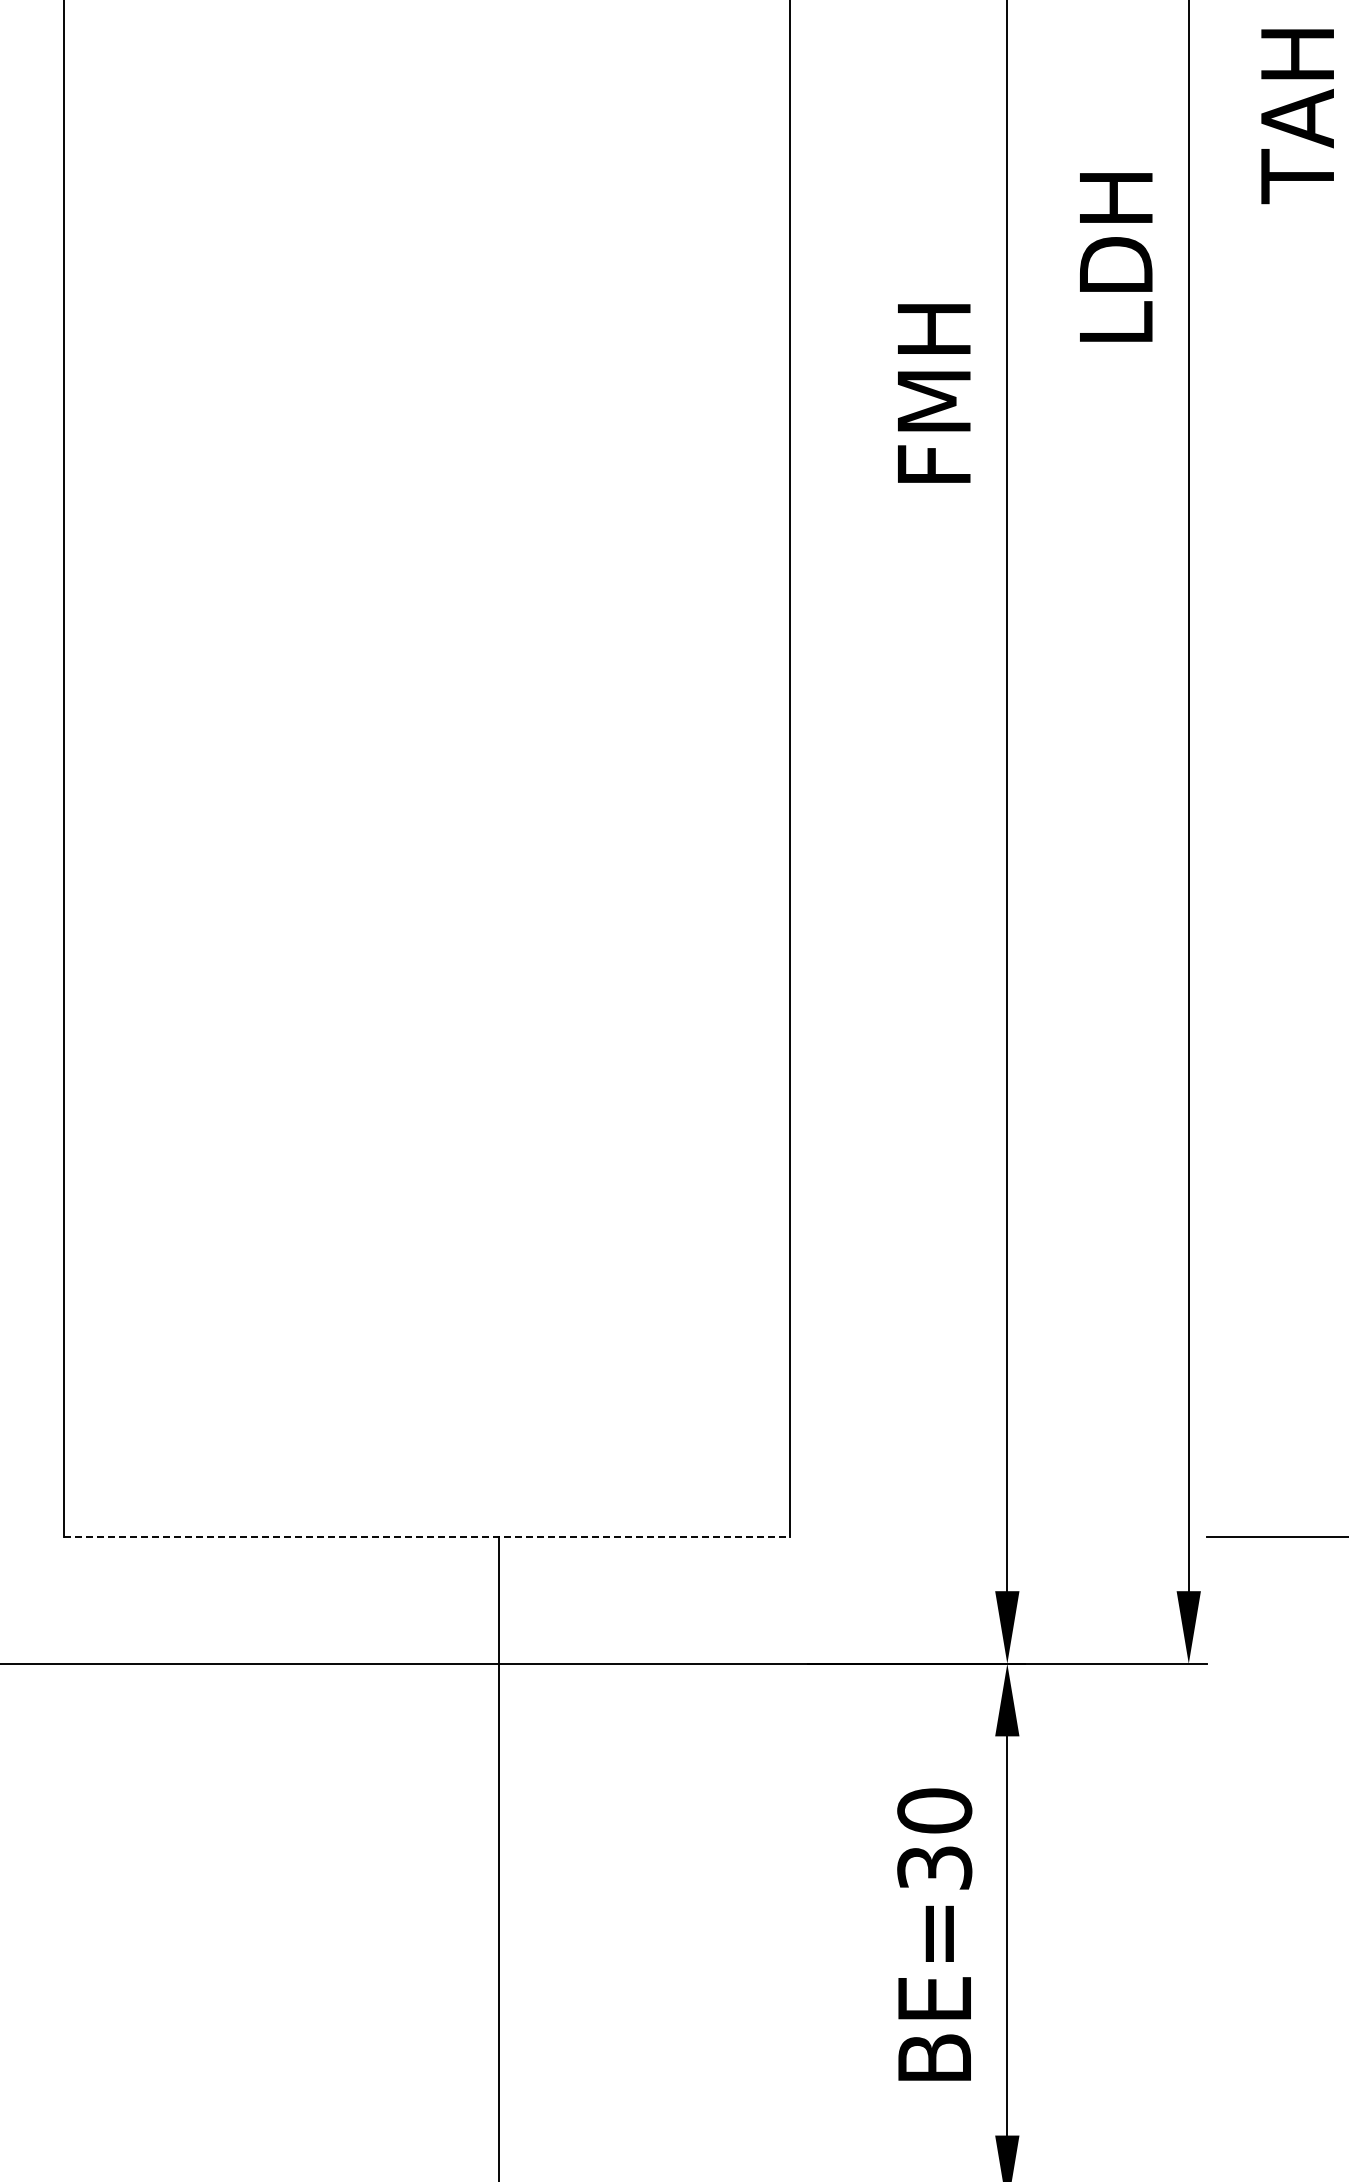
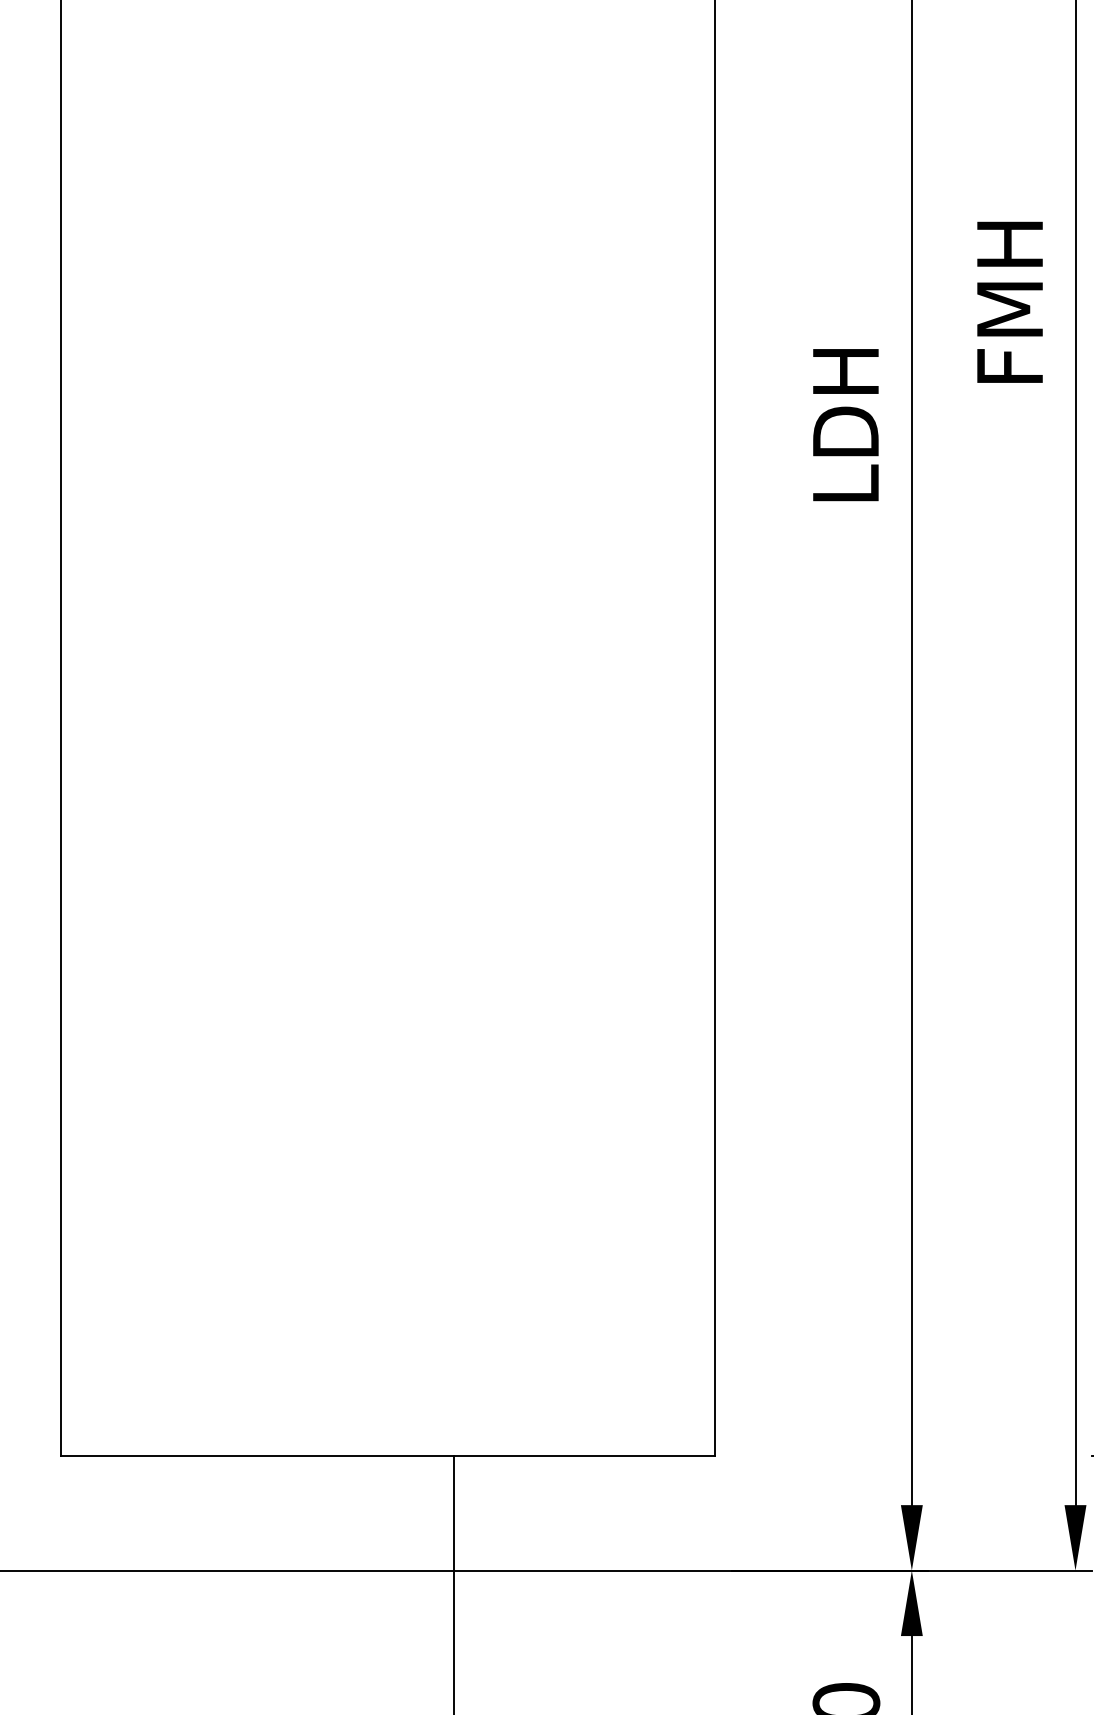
text: (1116, 257) -> (1010, 302), LDH -> FMH
text: (934, 393) -> (846, 425), FMH -> LDH
line: (426, 1536) -> (388, 1455), dashed -> solid

